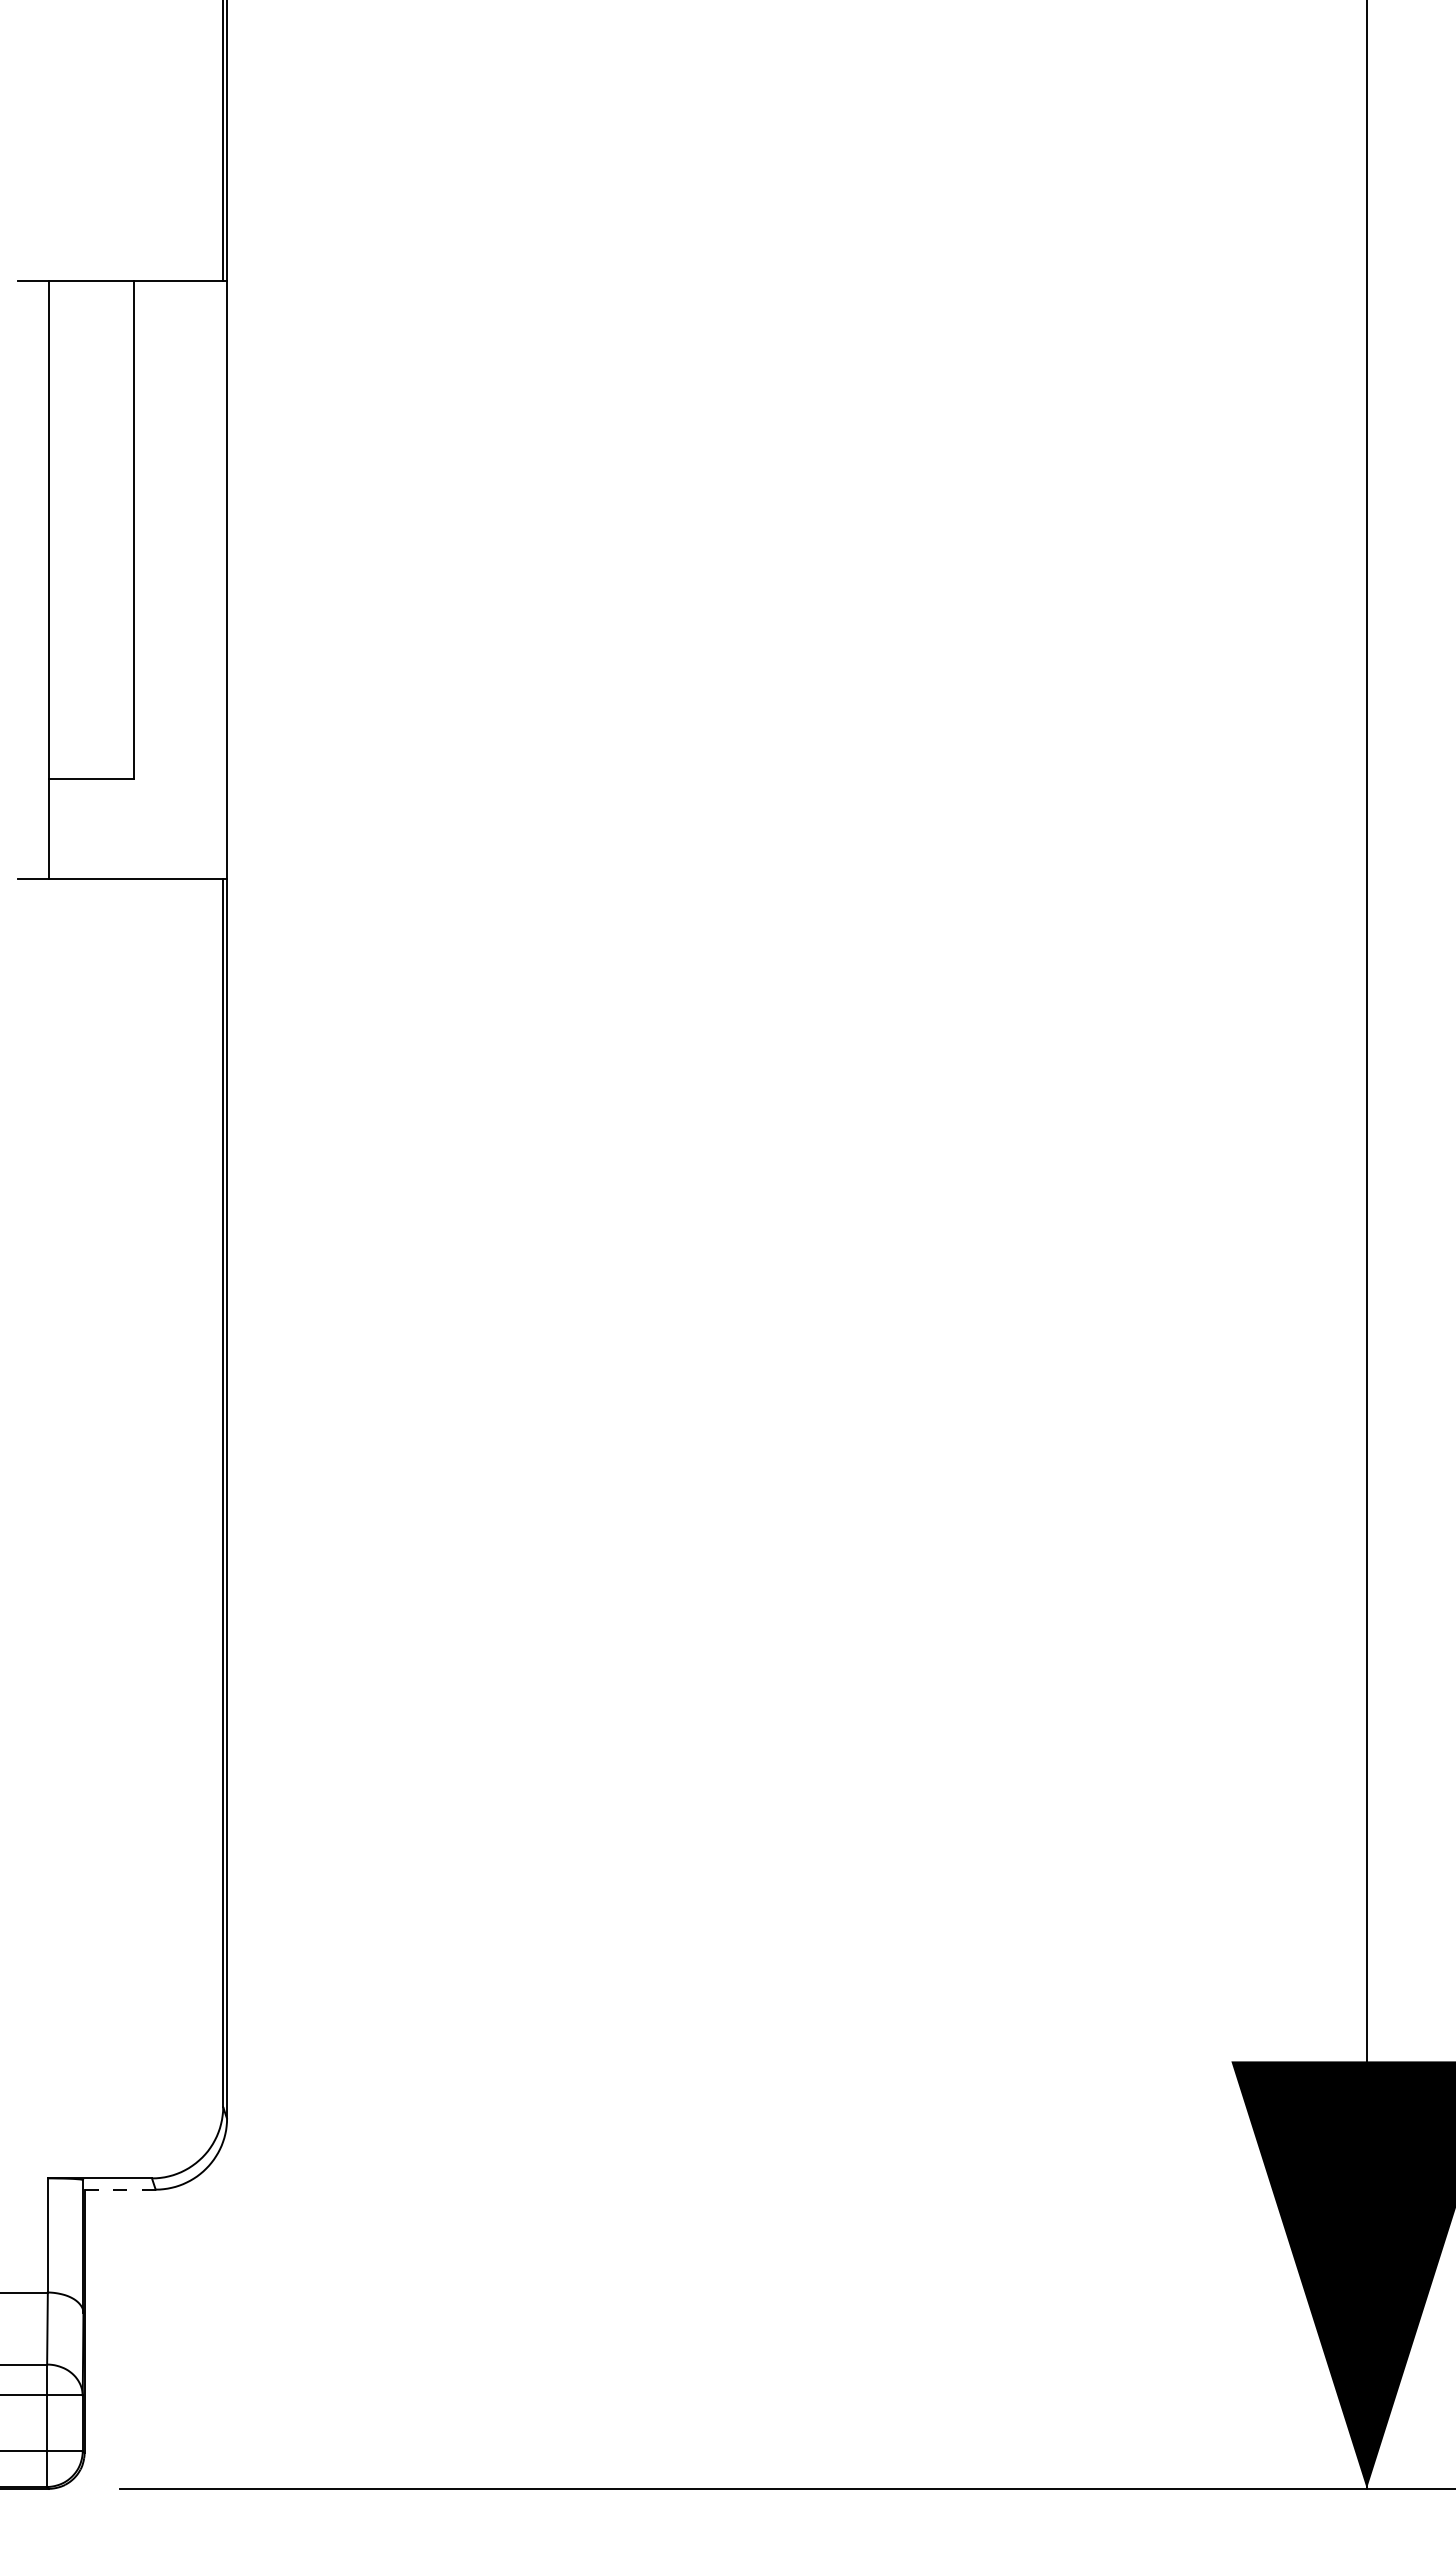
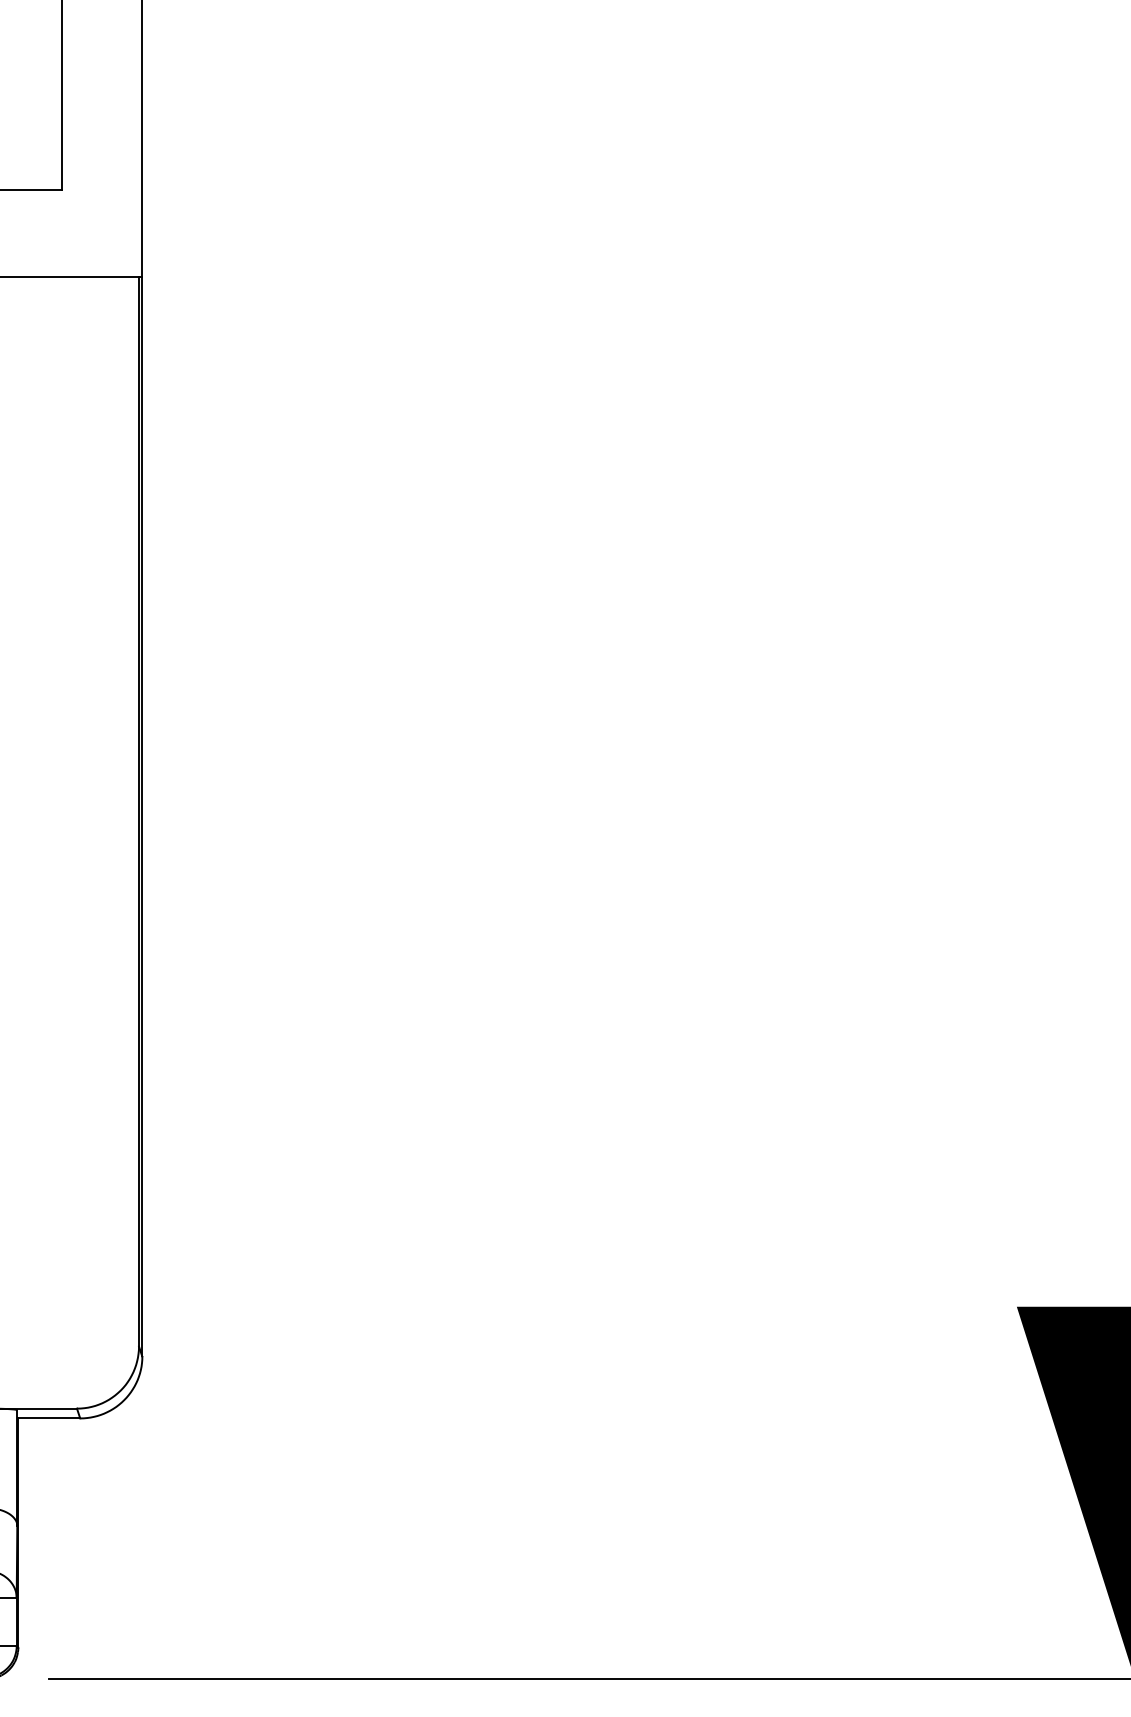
line: (120, 2189) -> (49, 1418), dashed -> solid

